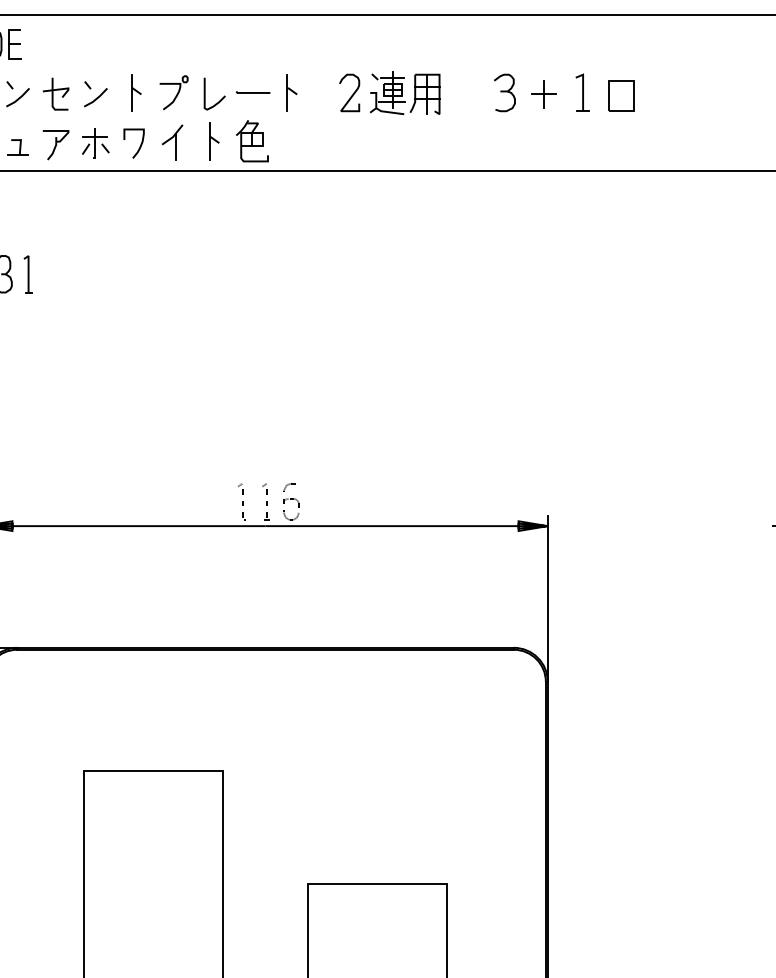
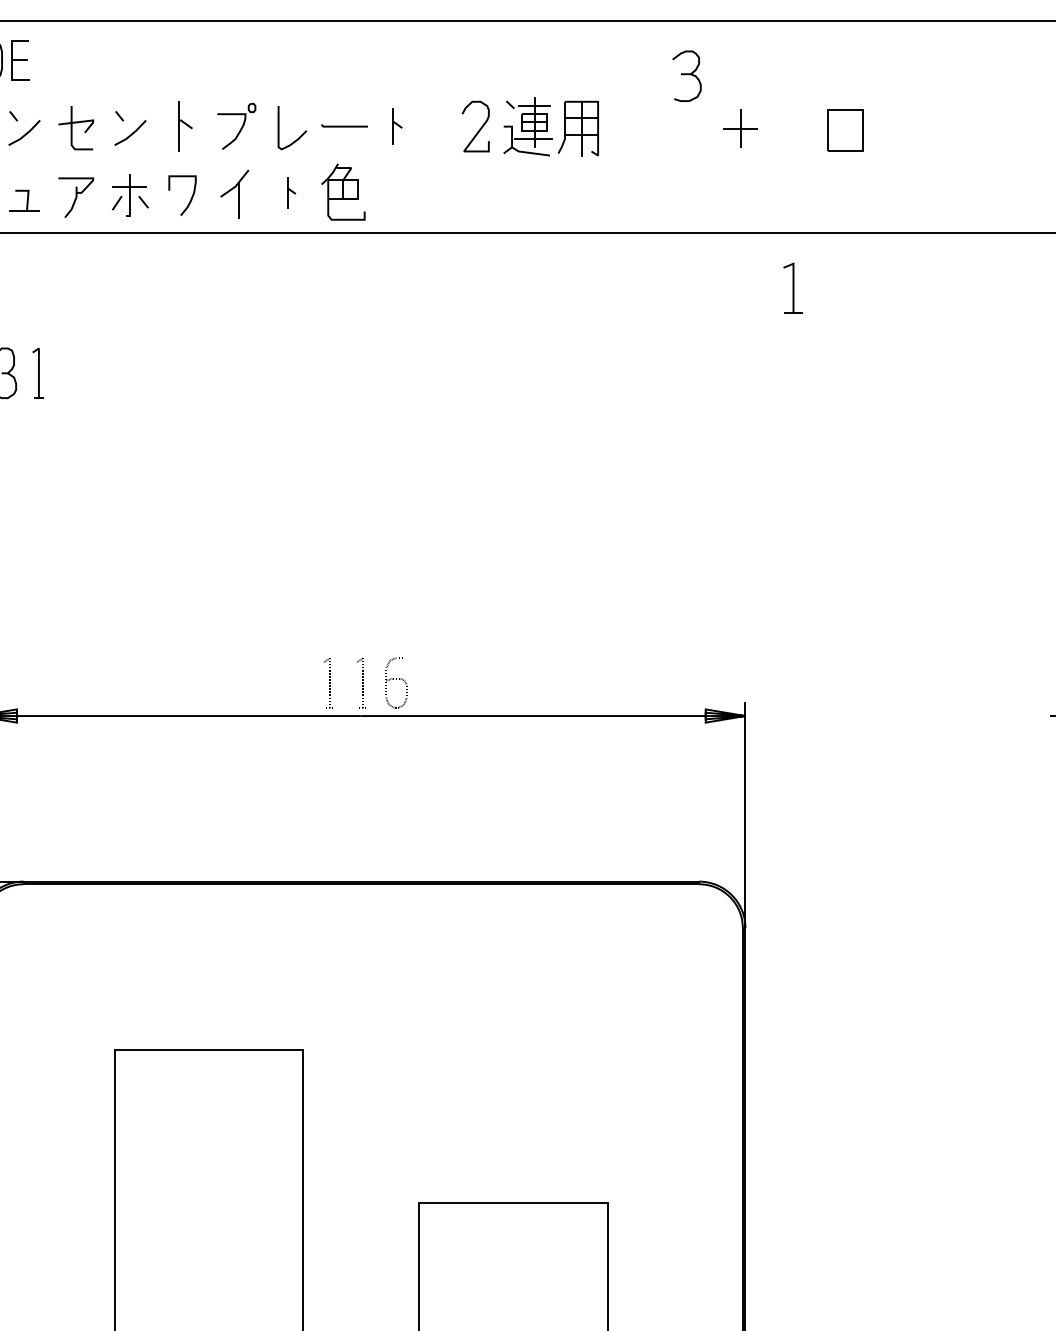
part: (291, 92) -> (396, 125), size x0.7
part: (504, 92) -> (686, 75), moved
part: (582, 92) -> (792, 287), moved
part: (214, 141) -> (291, 192), size x0.6

